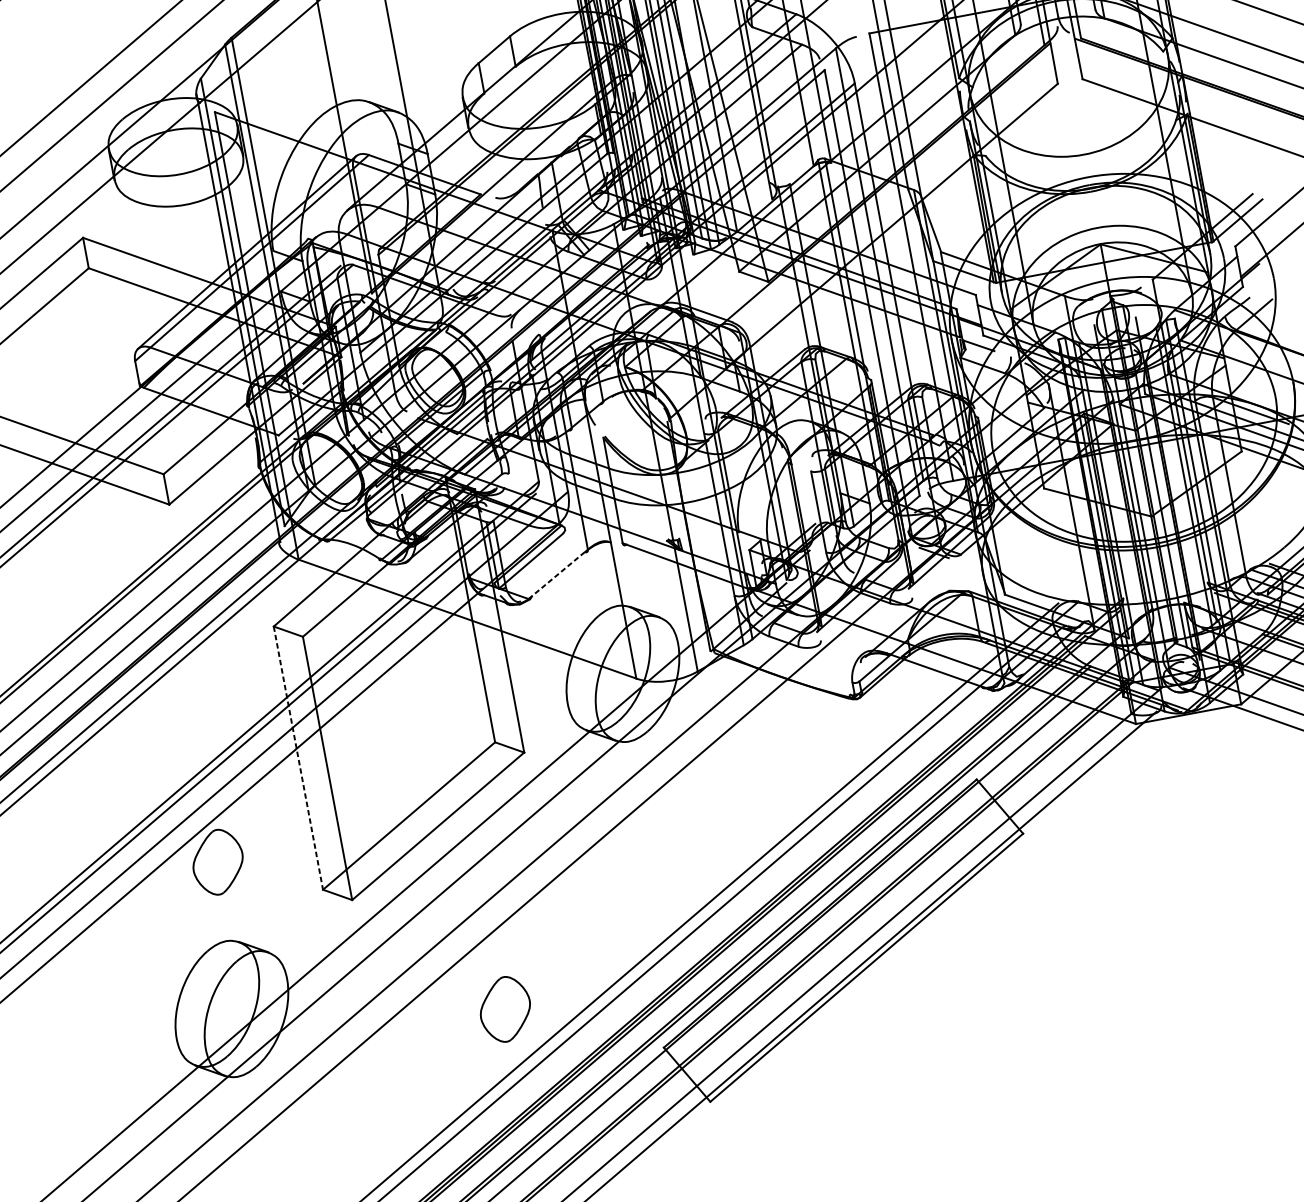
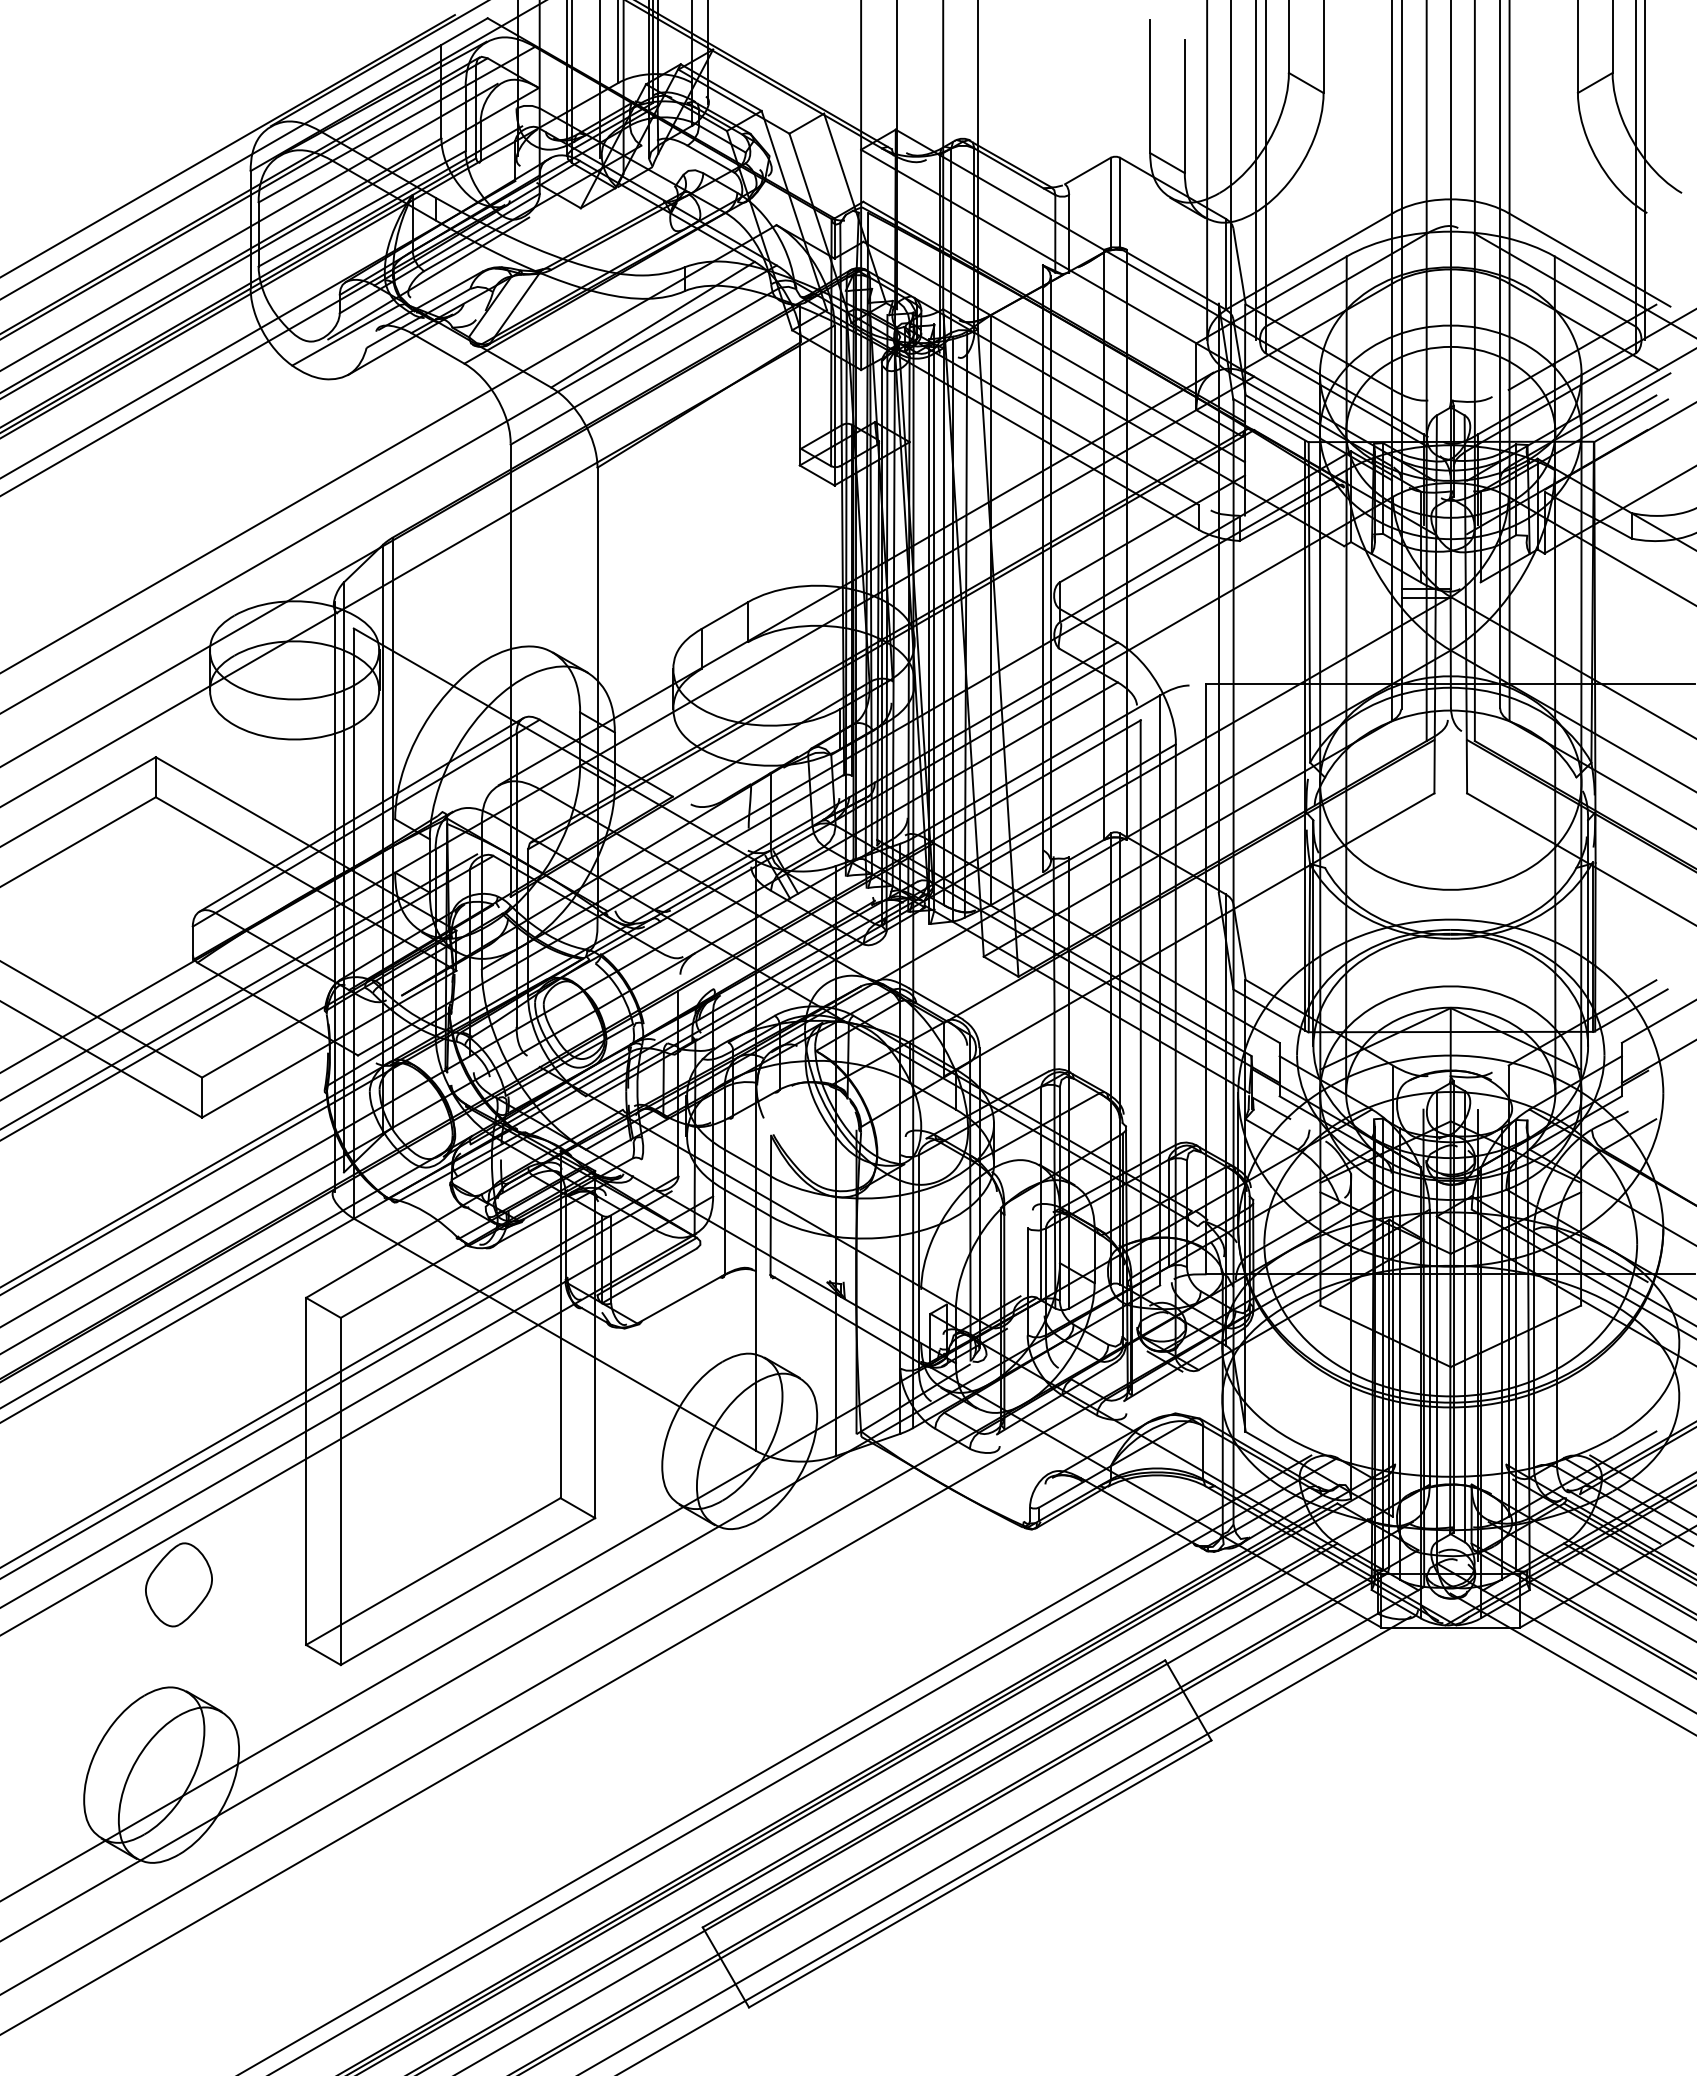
line: (558, 573) -> (681, 1298), dashed -> solid
line: (298, 758) -> (306, 1471), dashed -> solid
part: (505, 1009) -> (509, 1840), removed

